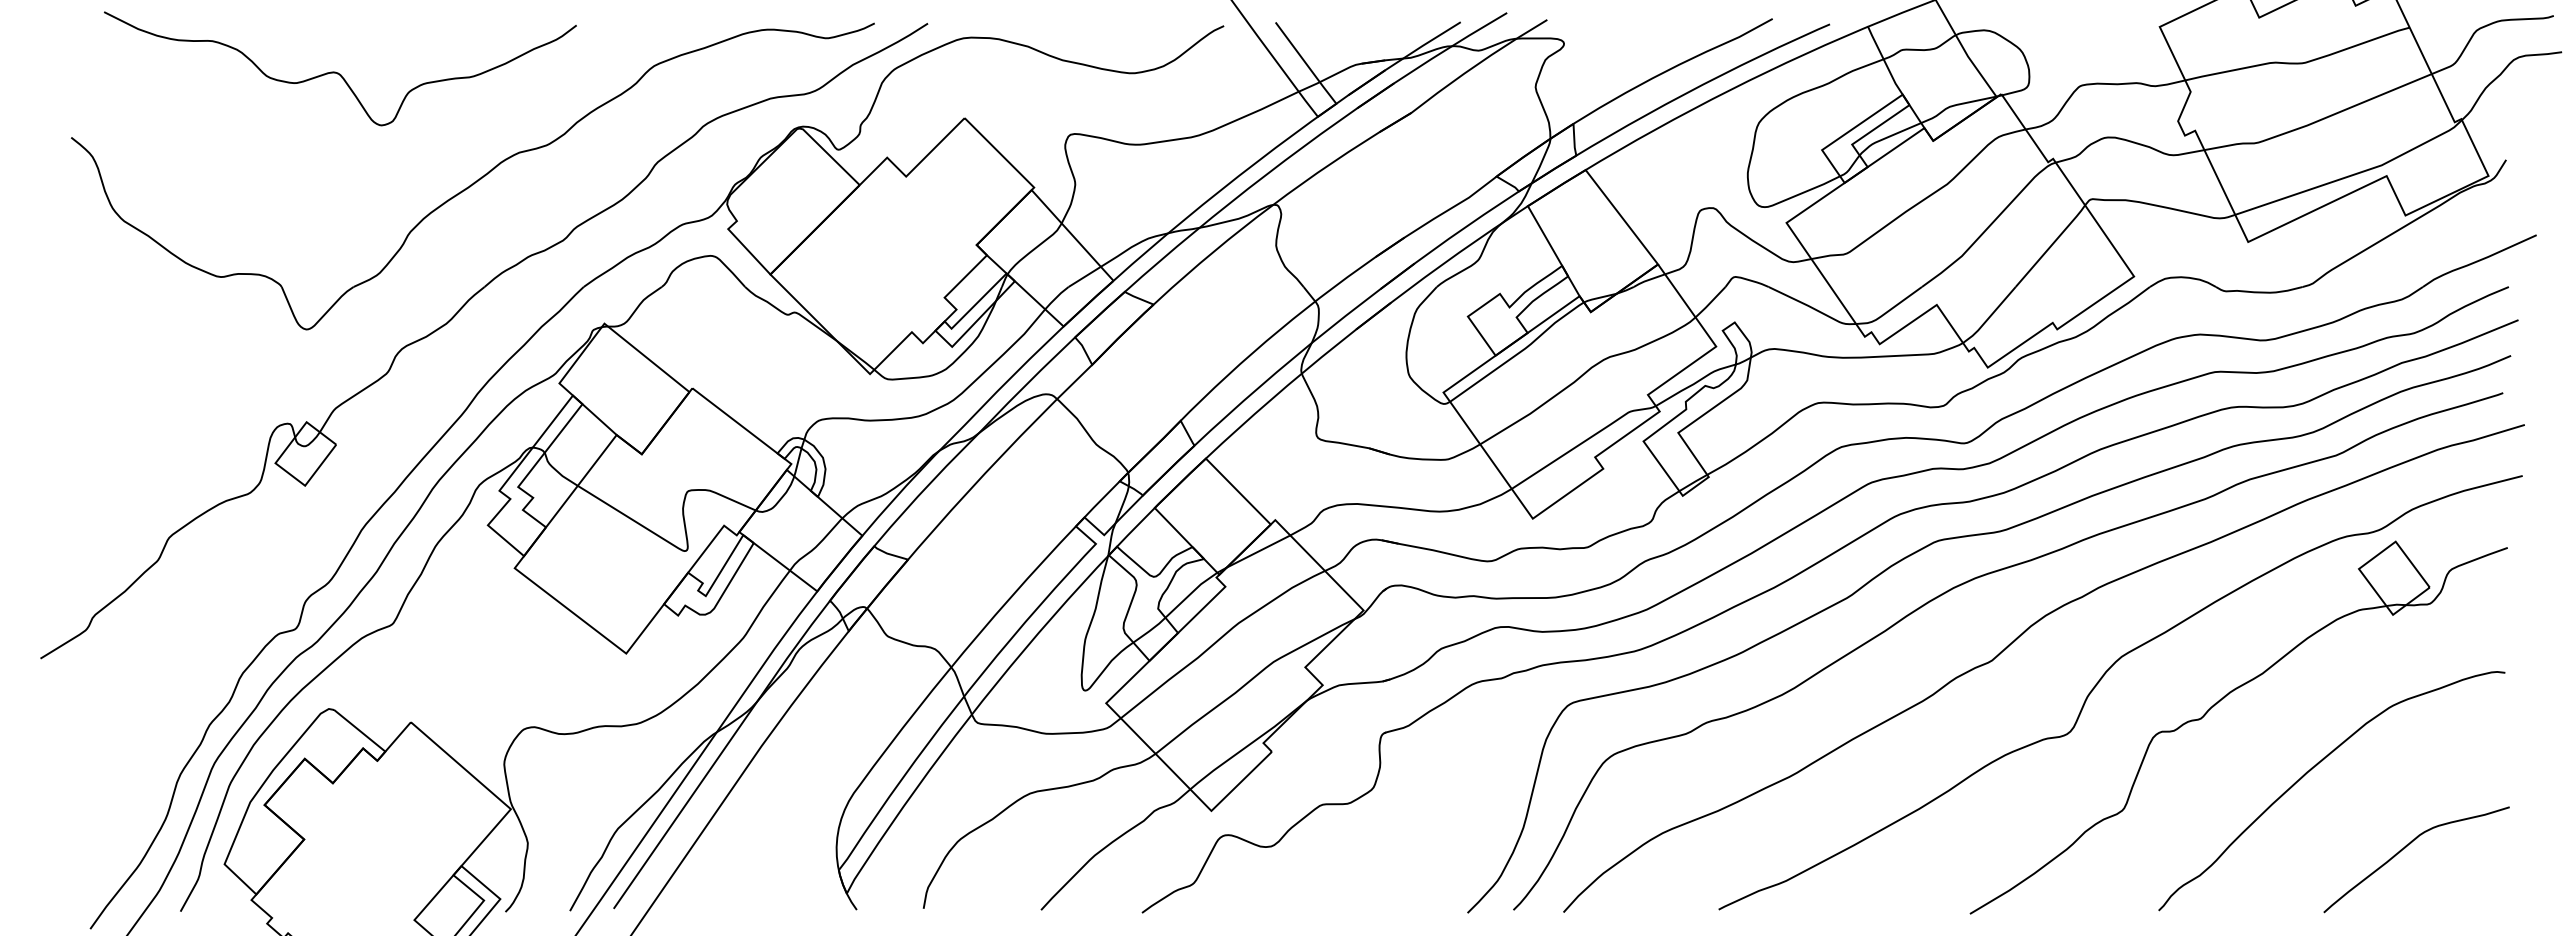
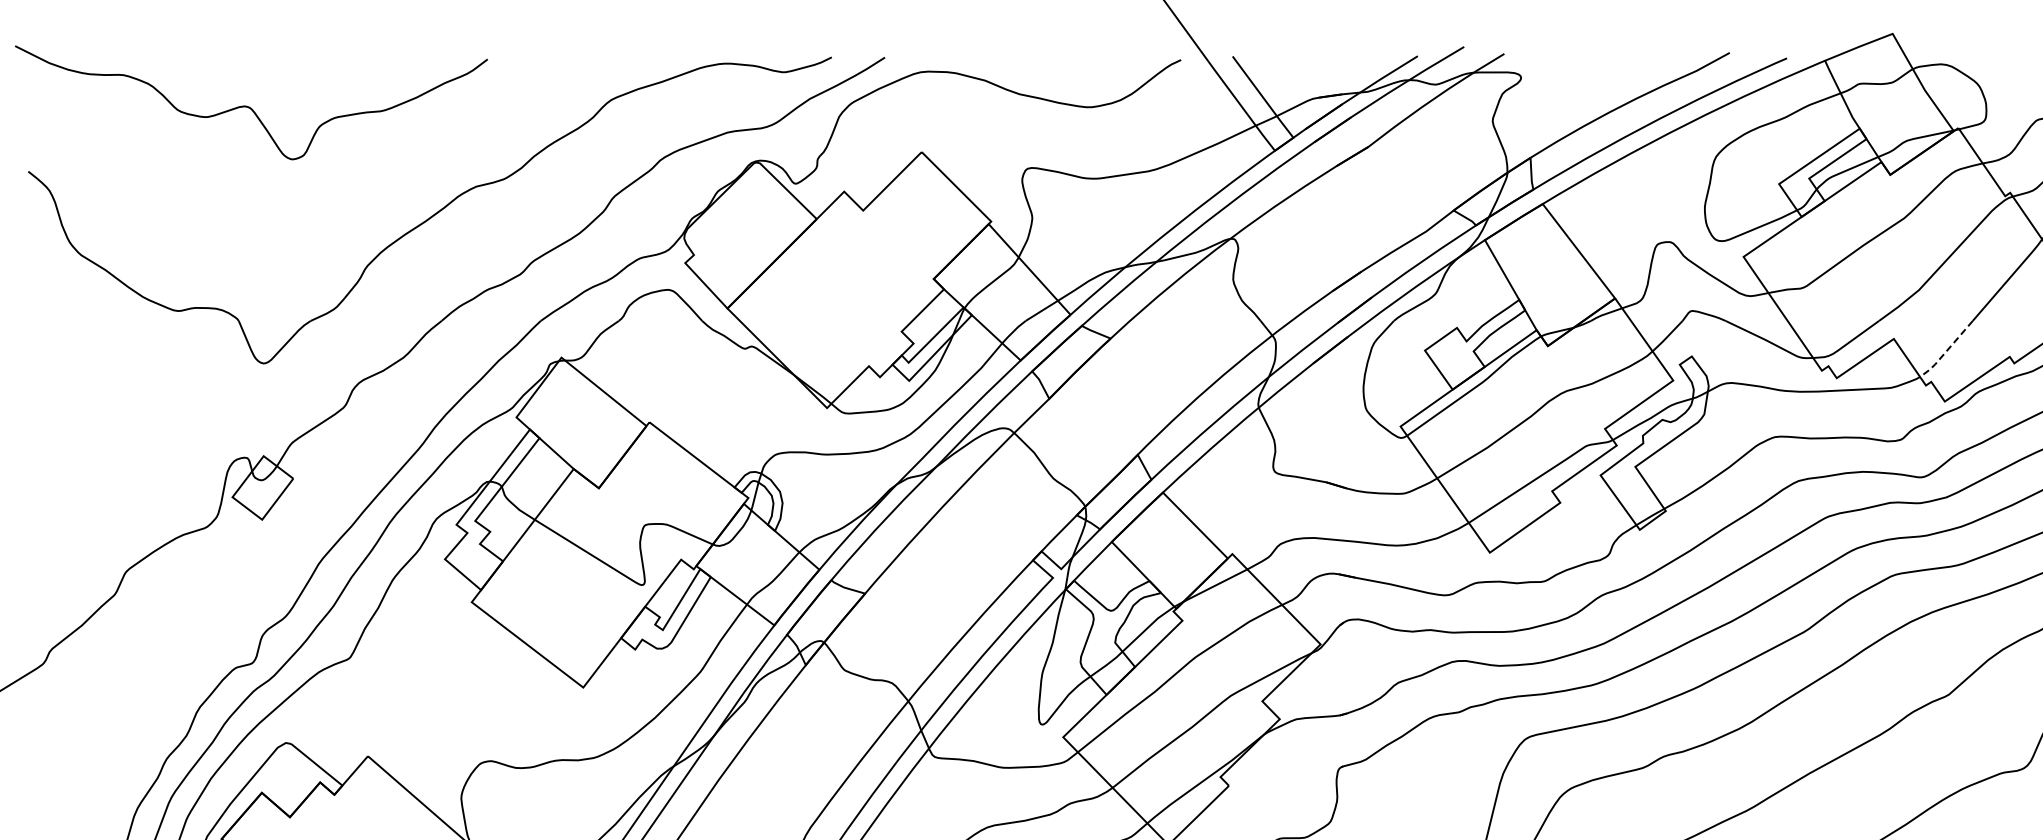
curve: (338, 72) -> (249, 106), moved
line: (1989, 317) -> (1946, 351), solid -> dashed

